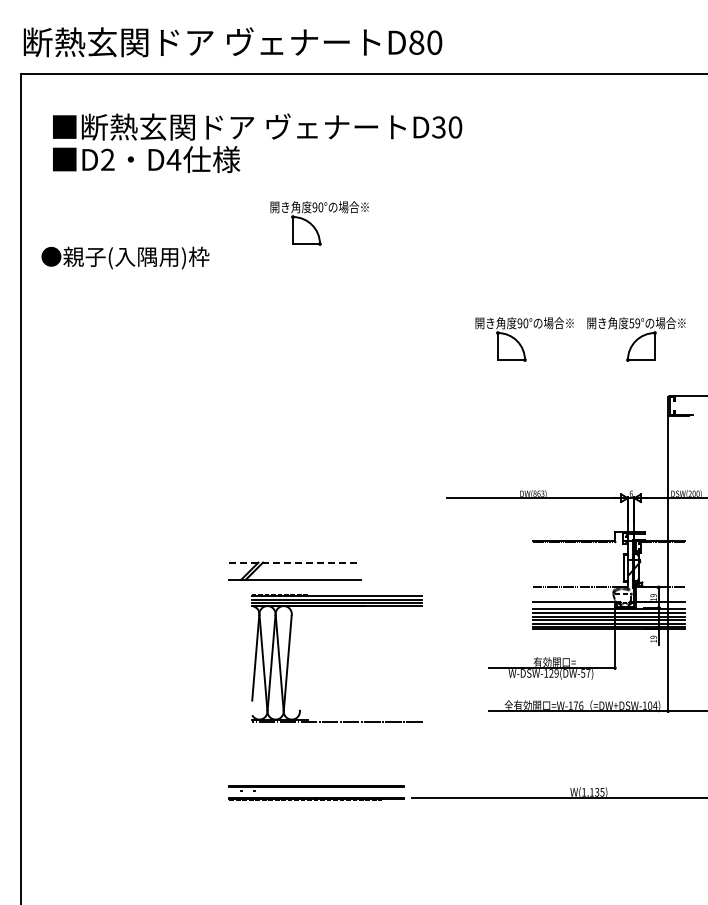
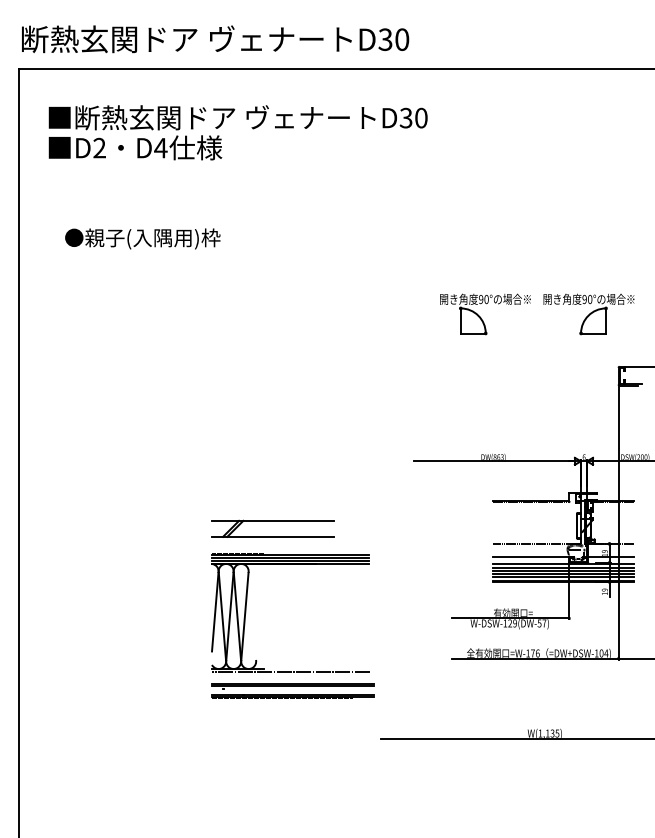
text: (416, 42) -> (385, 39), D80 -> D30
part: (319, 223) -> (295, 207), removed
text: (125, 257) -> (142, 238), moved
text: (634, 323) -> (587, 299), 59° -> 90°
line: (295, 562) -> (273, 520), dashed -> solid
part: (289, 658) -> (246, 612), moved
part: (316, 792) -> (292, 690), moved

